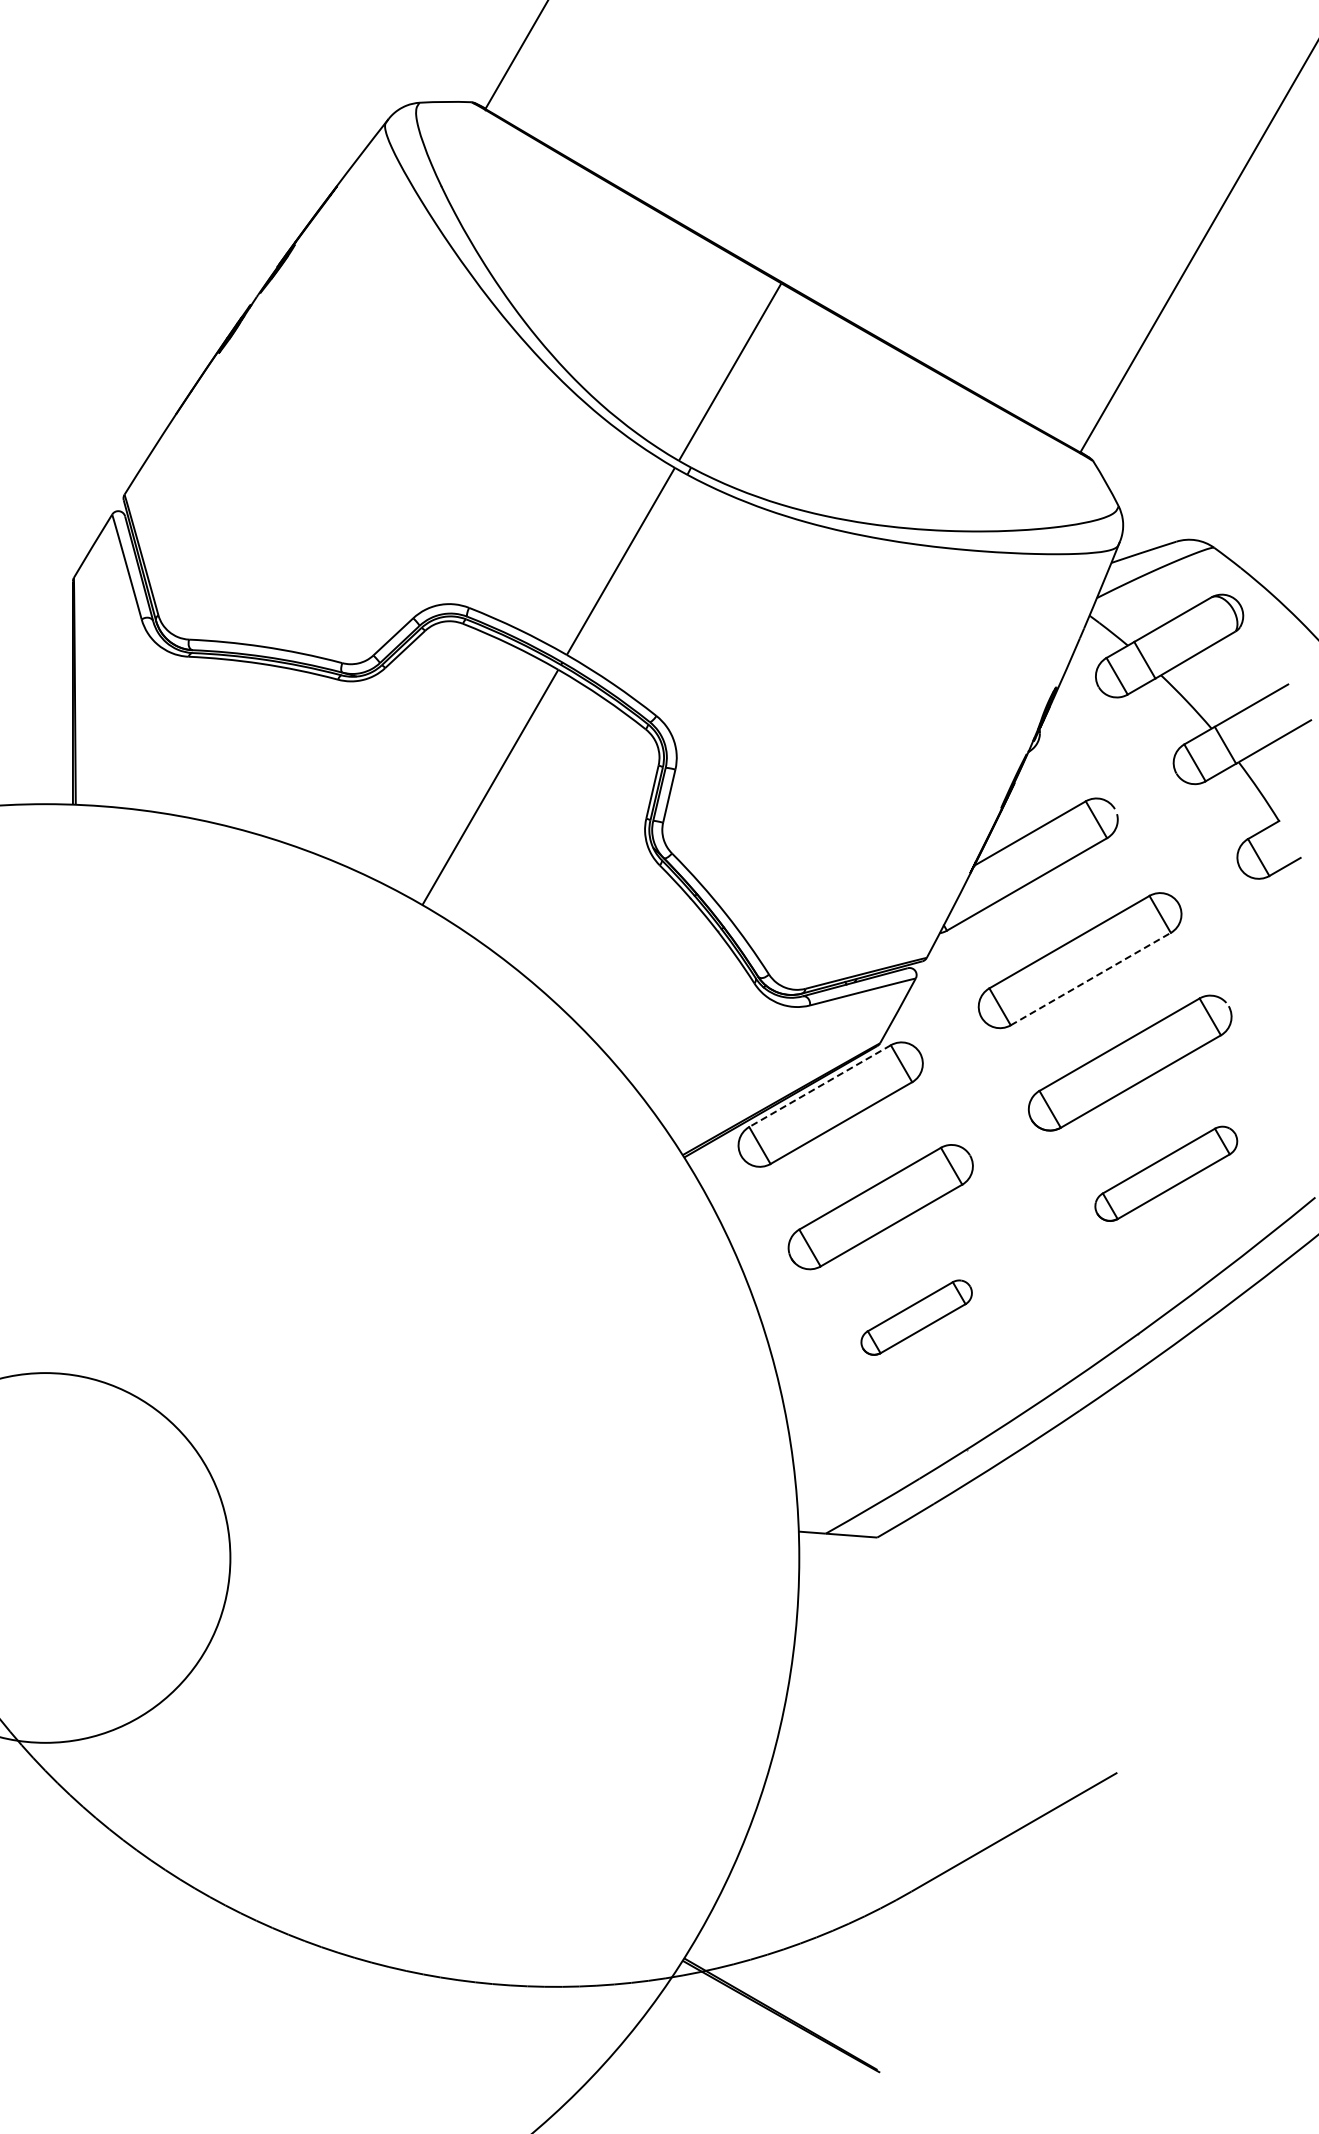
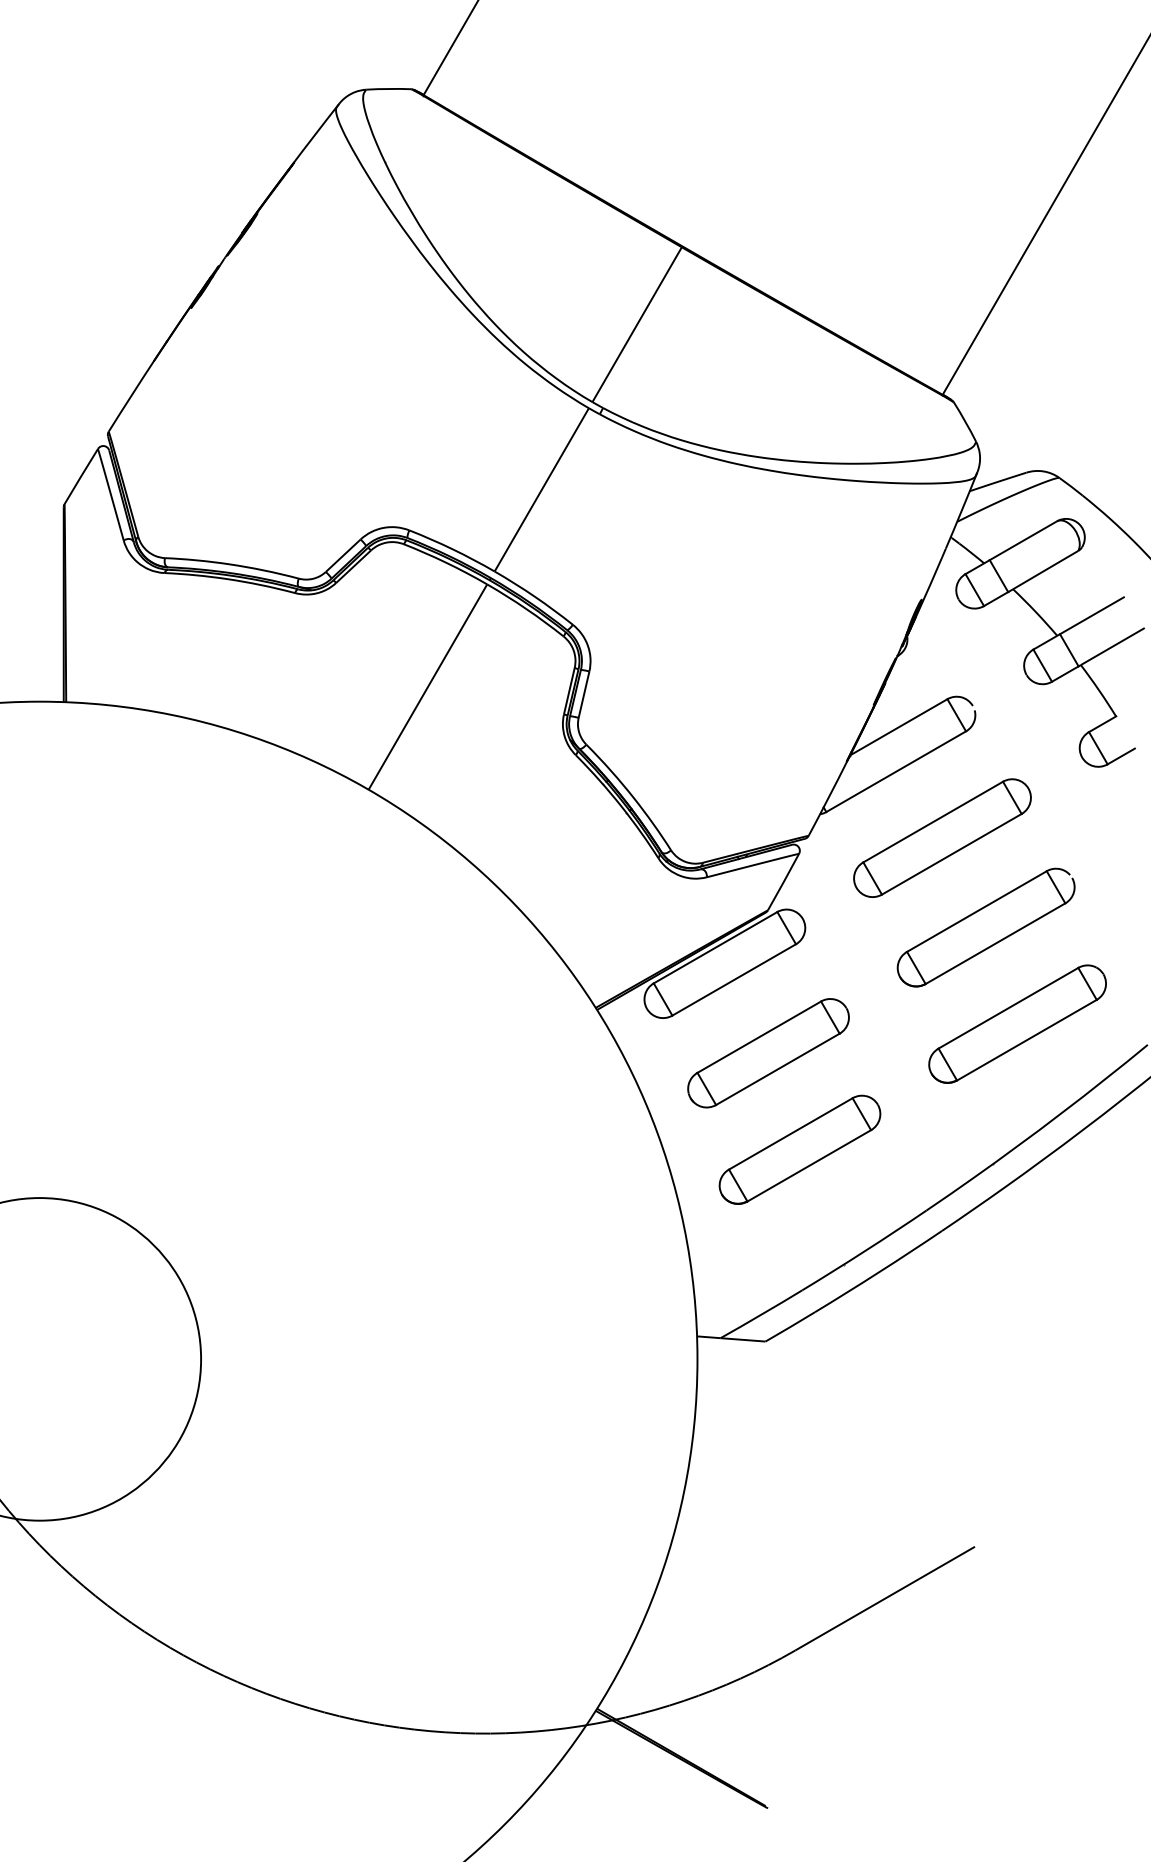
line: (1091, 978) -> (952, 853), dashed -> solid
line: (820, 1086) -> (715, 948), dashed -> solid
part: (1166, 1173) -> (1017, 1023), size x1.43
part: (916, 1317) -> (799, 1149), size x1.67

